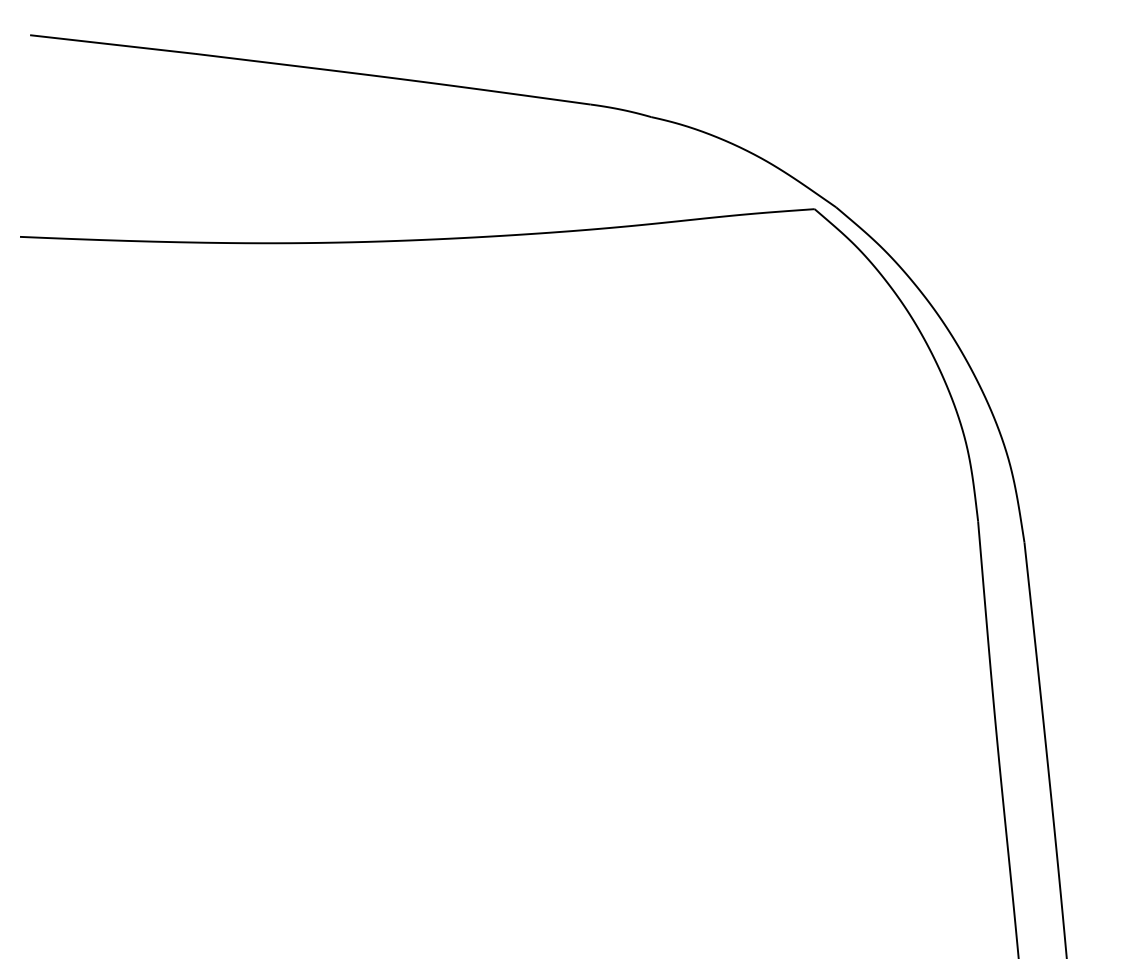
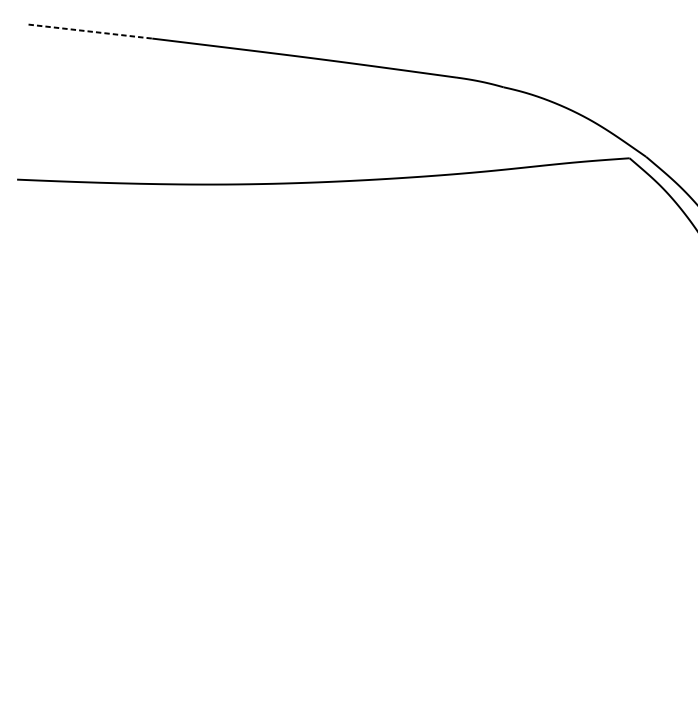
line: (112, 44) -> (88, 31), solid -> dashed

